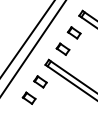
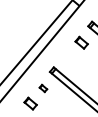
part: (62, 49) -> (68, 58), removed
part: (40, 81) -> (43, 88), size x0.6

